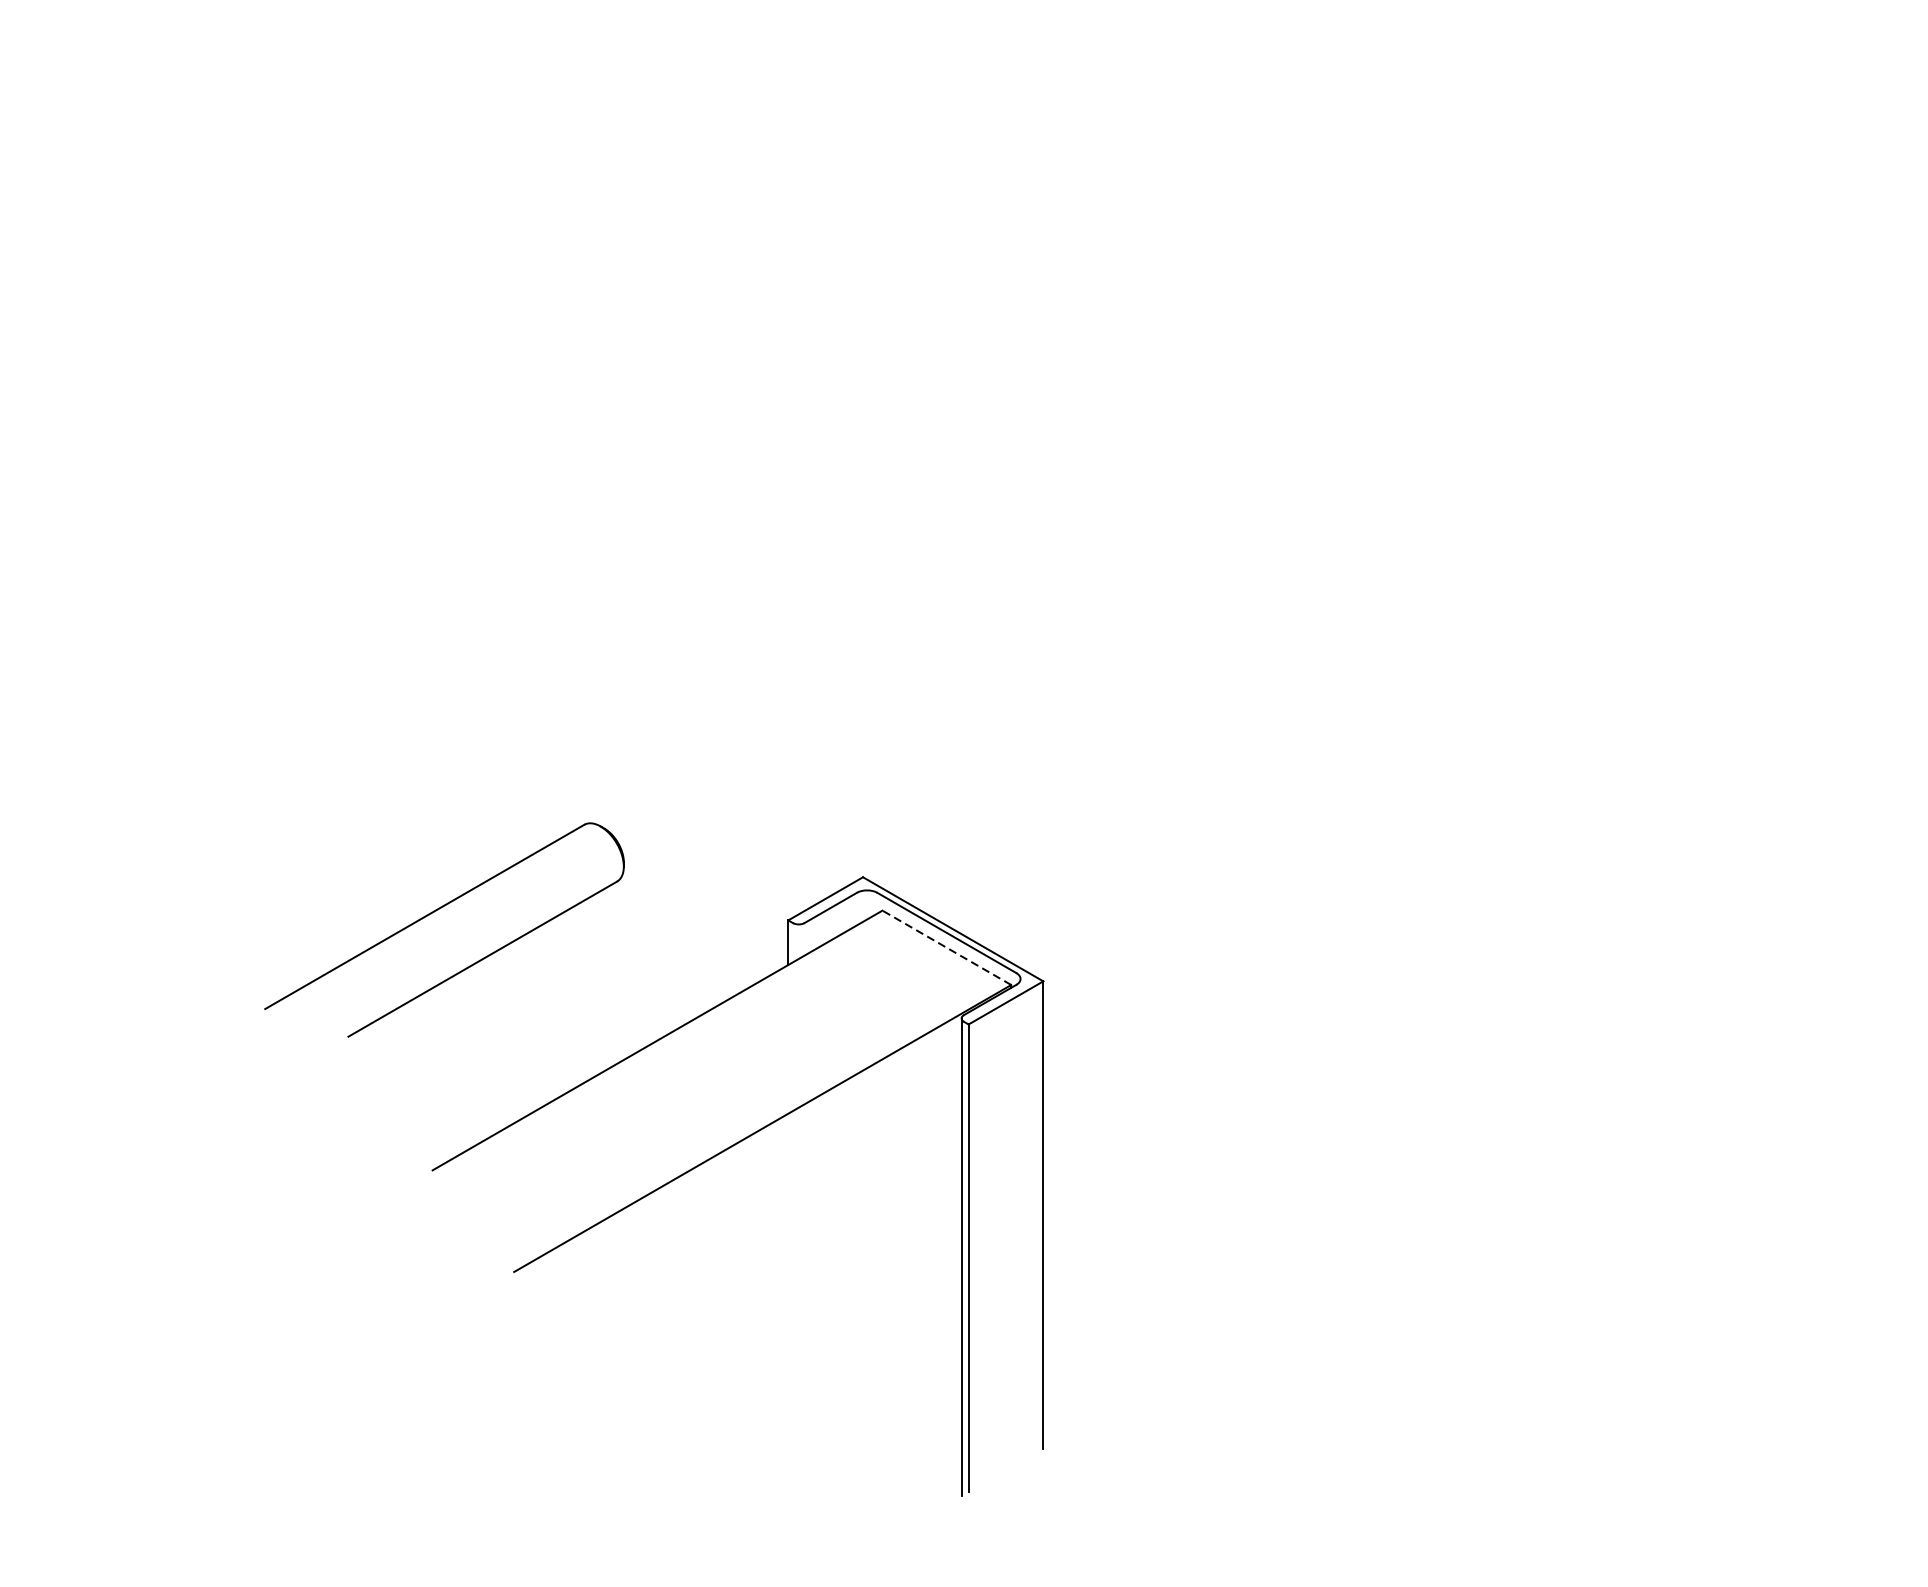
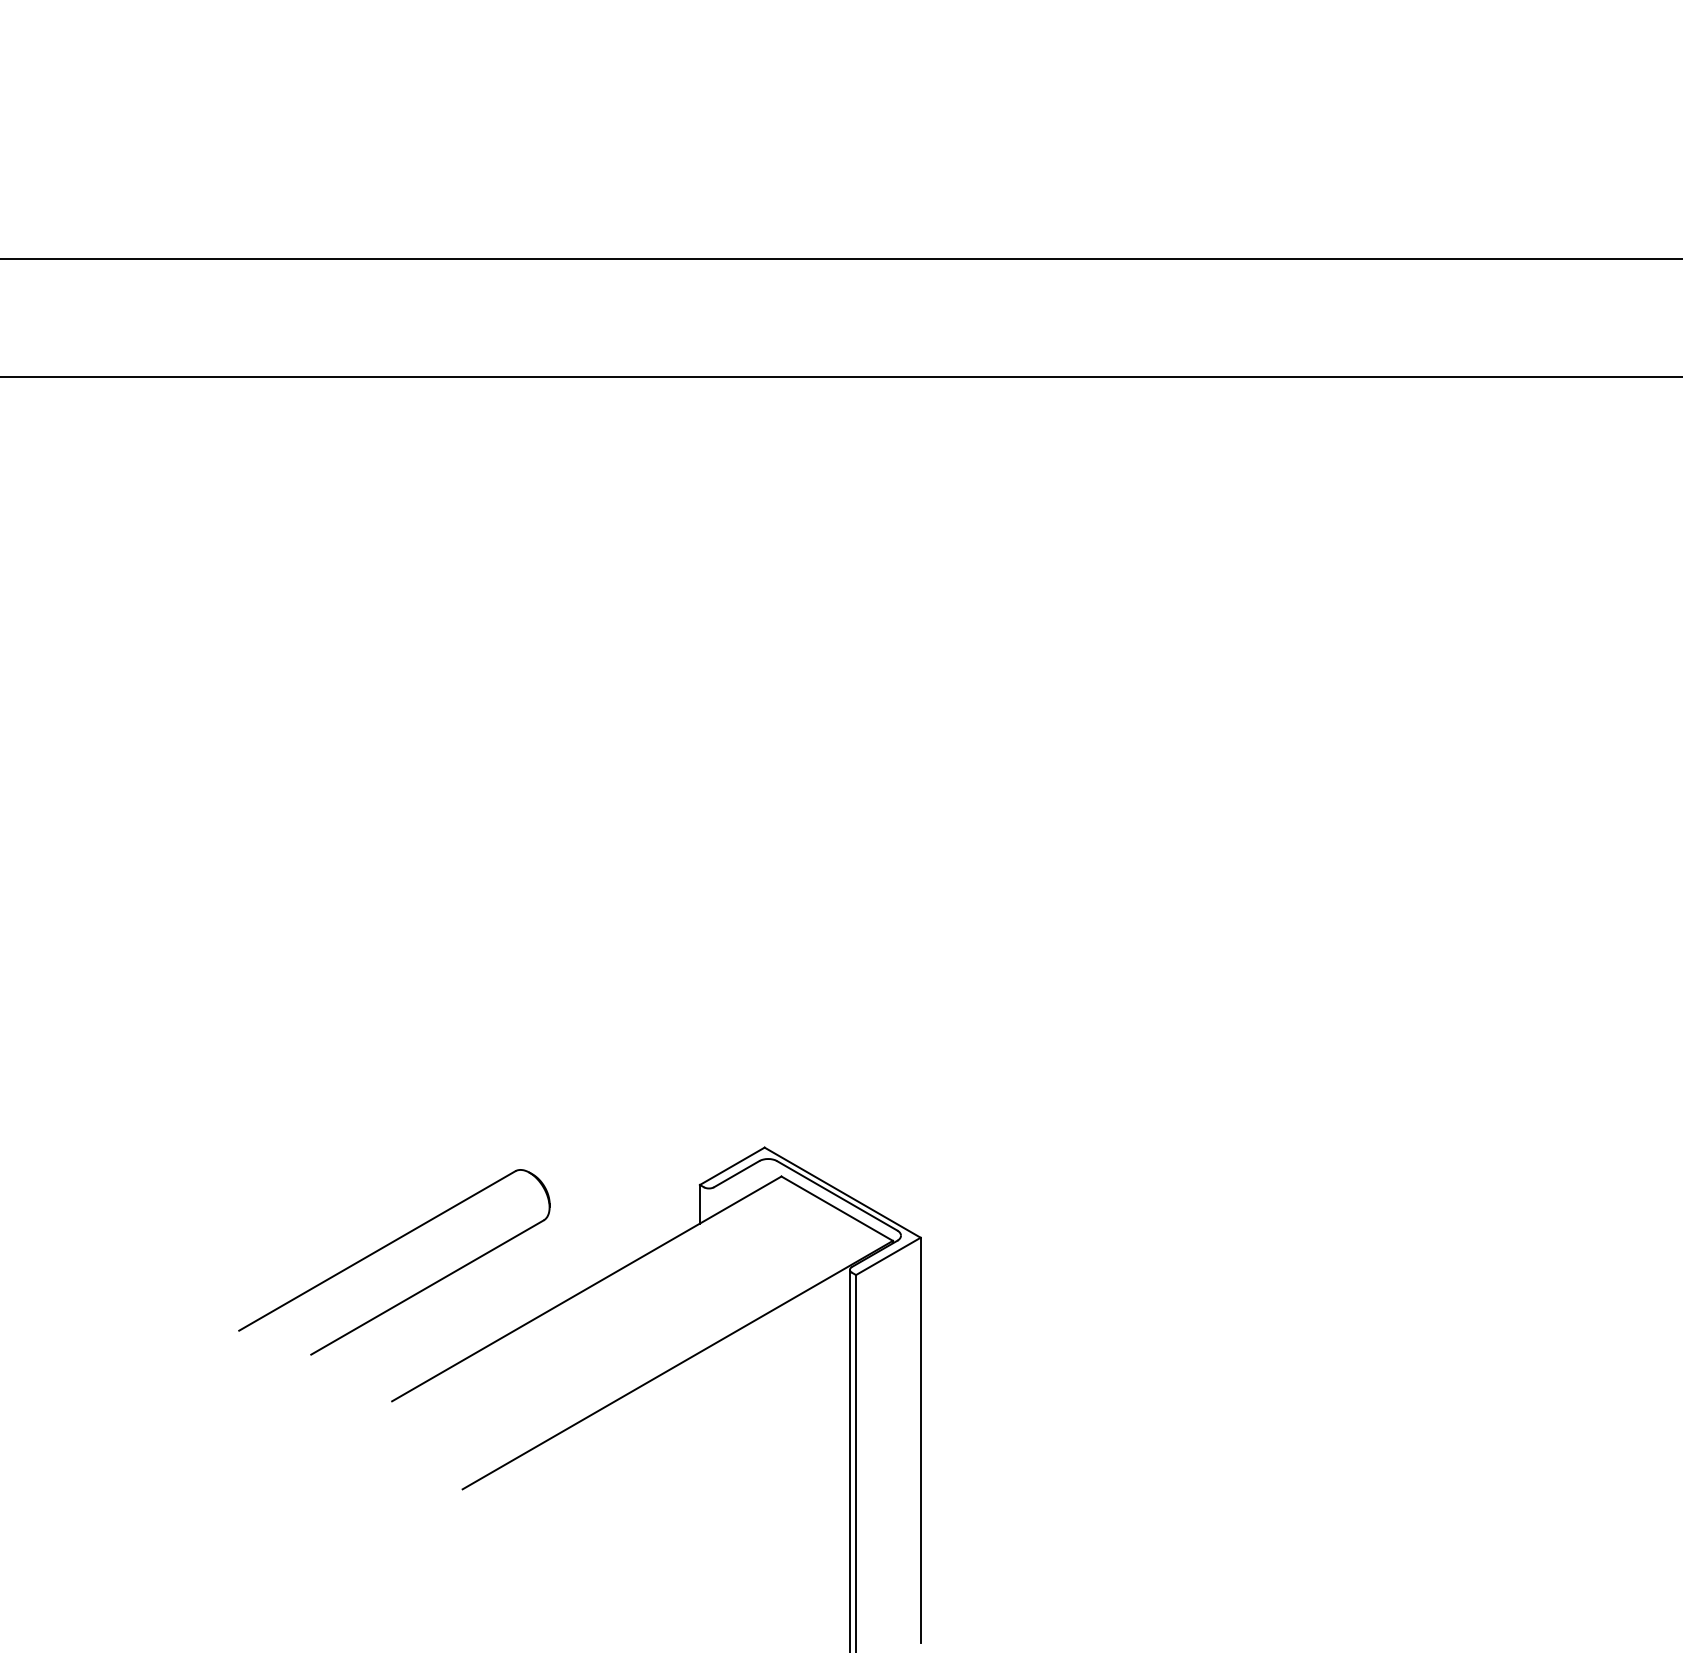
part: (436, 911) -> (387, 1246), moved
line: (946, 947) -> (836, 1208), dashed -> solid

